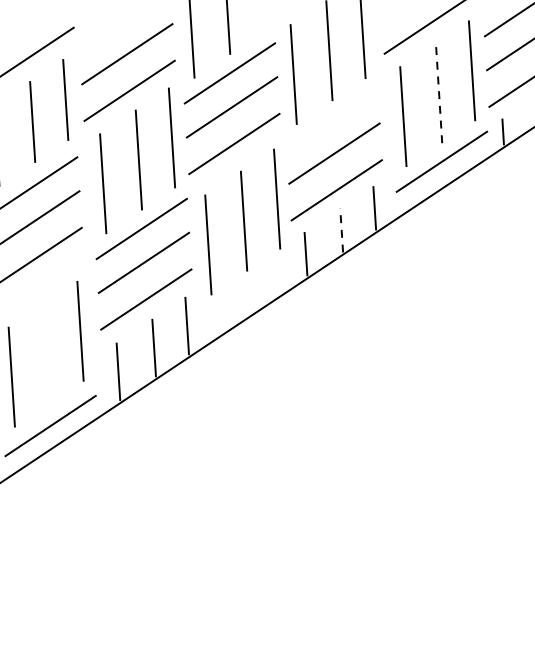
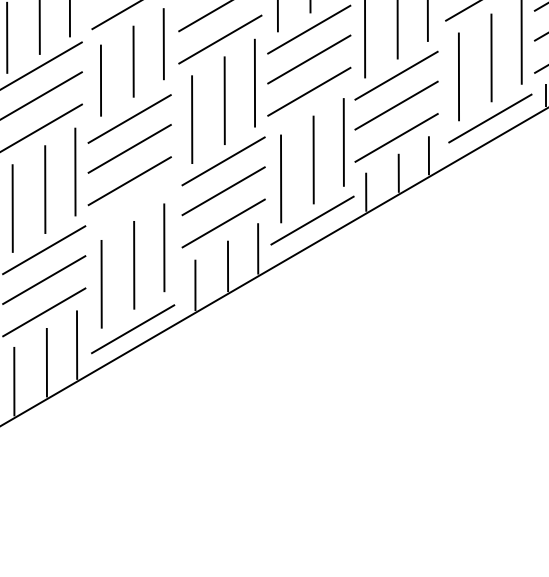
line: (438, 92) -> (491, 57), dashed -> solid
line: (332, 119) -> (396, 75), added
line: (341, 229) -> (398, 172), dashed -> solid
line: (246, 289) -> (312, 220), added
line: (47, 353) -> (134, 265), added

